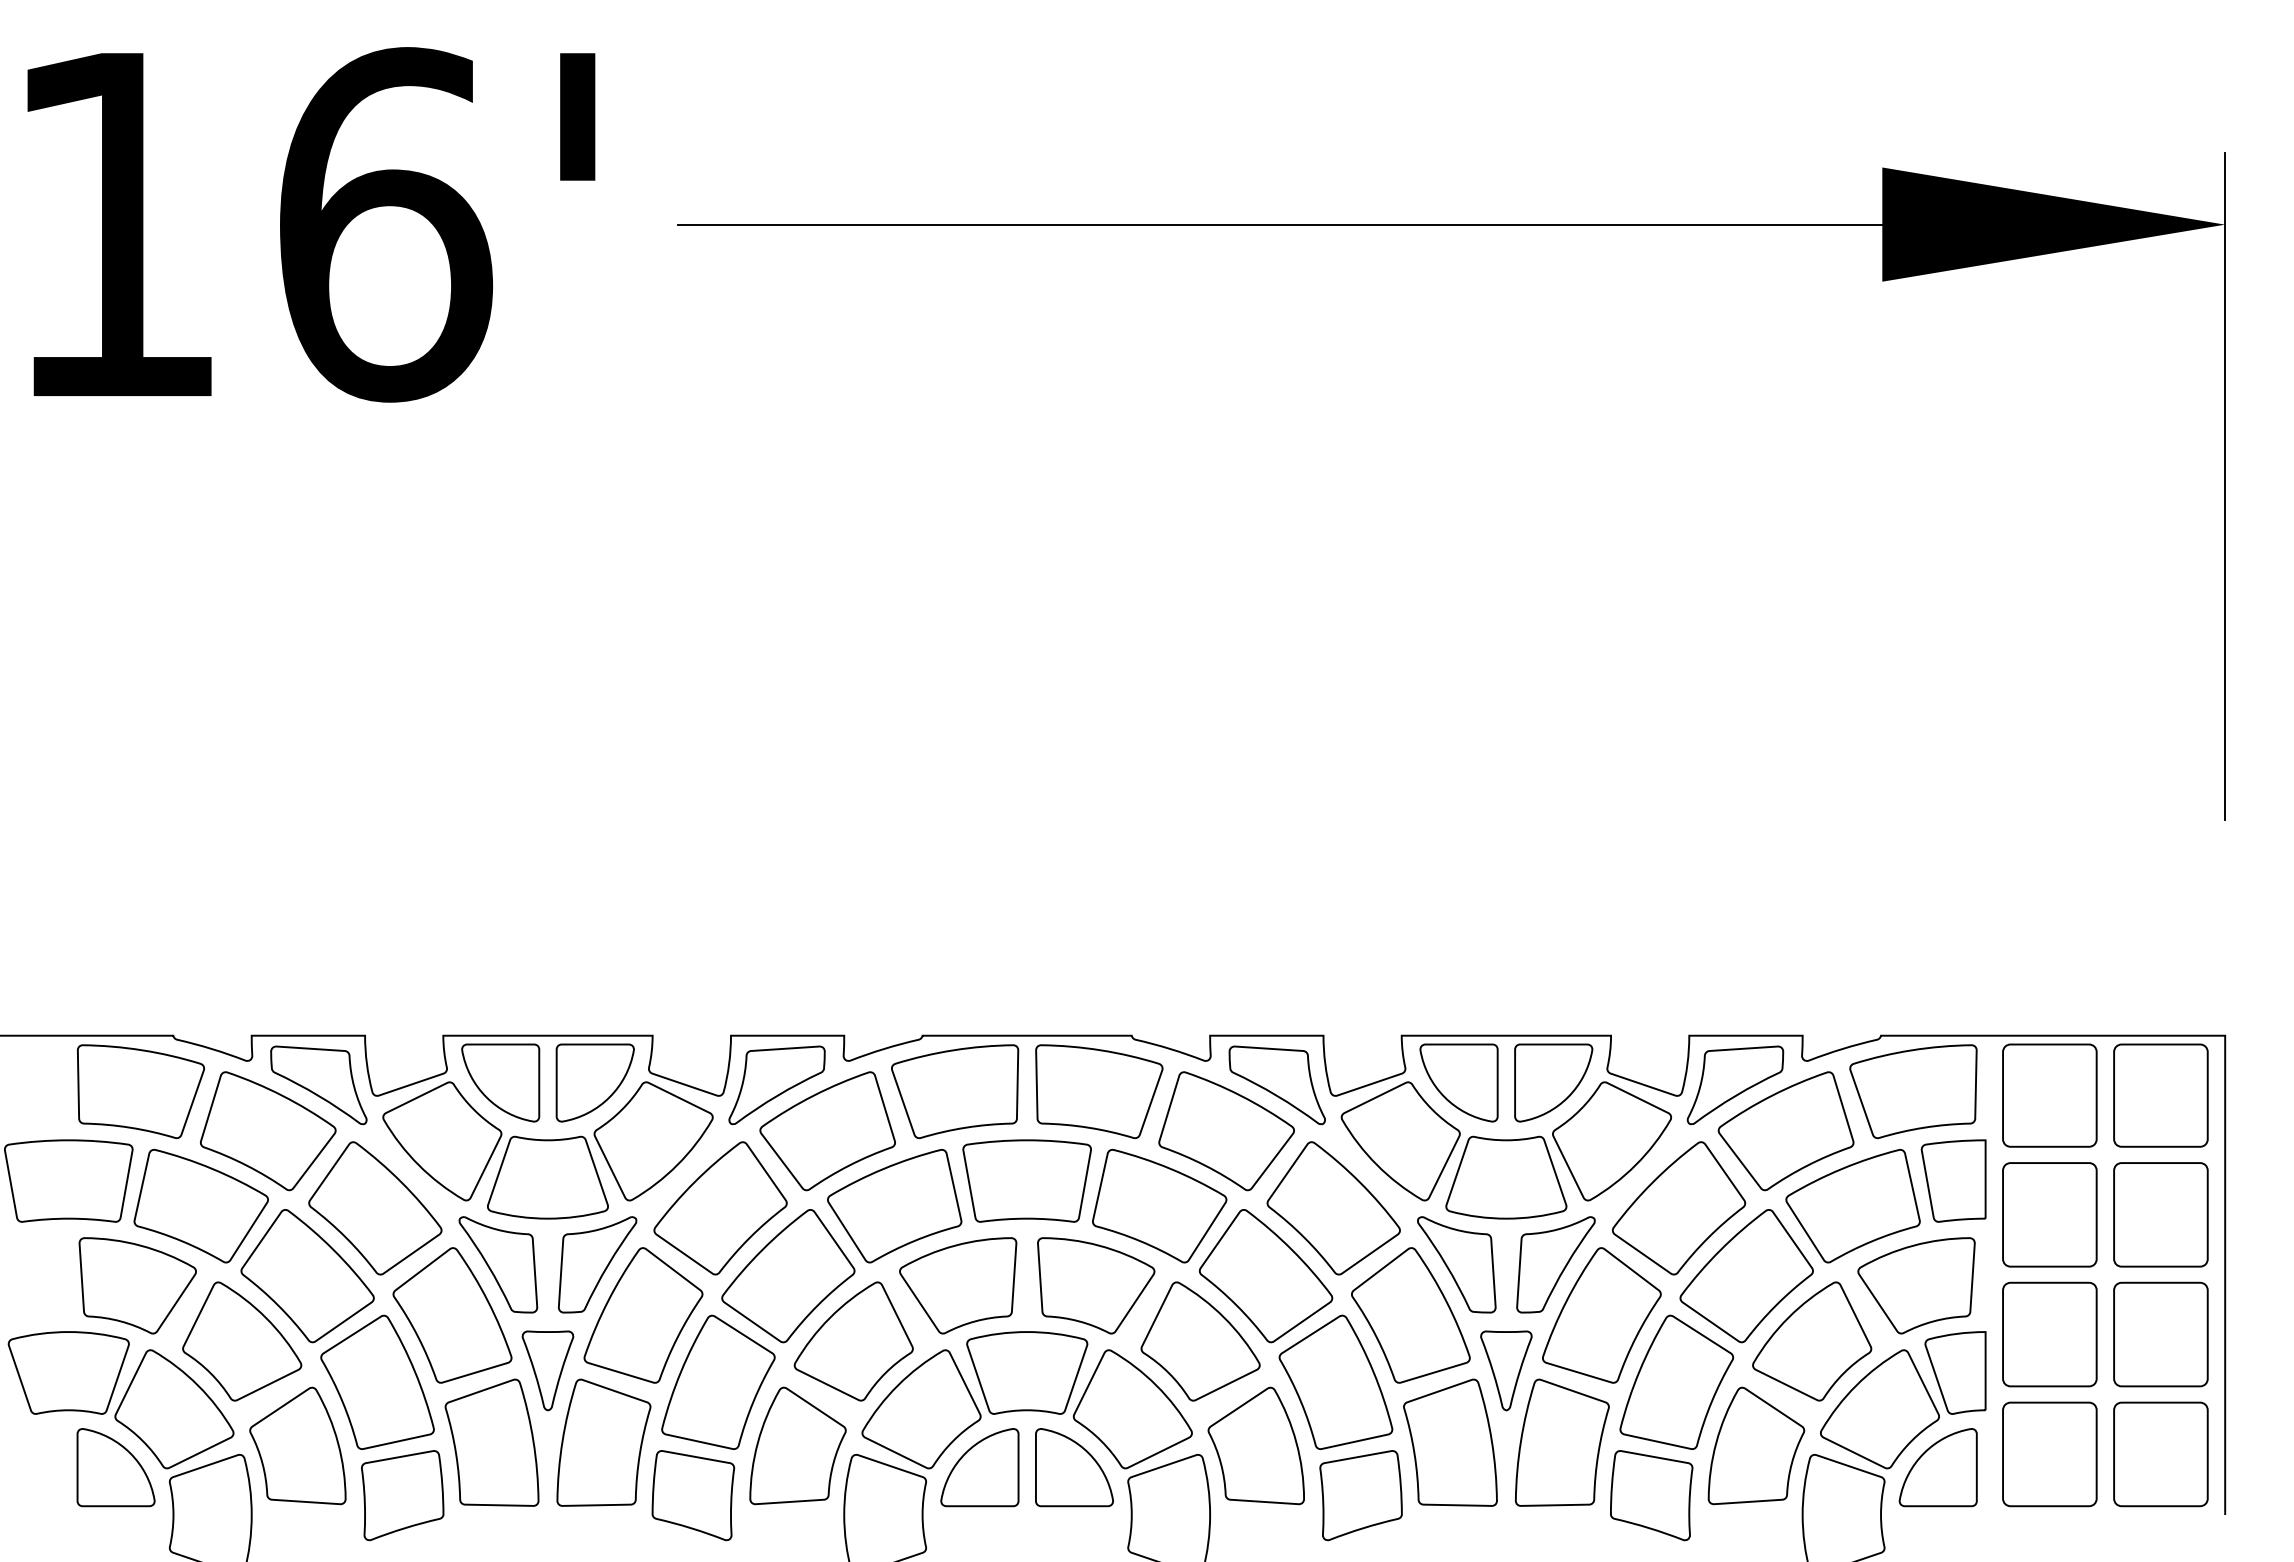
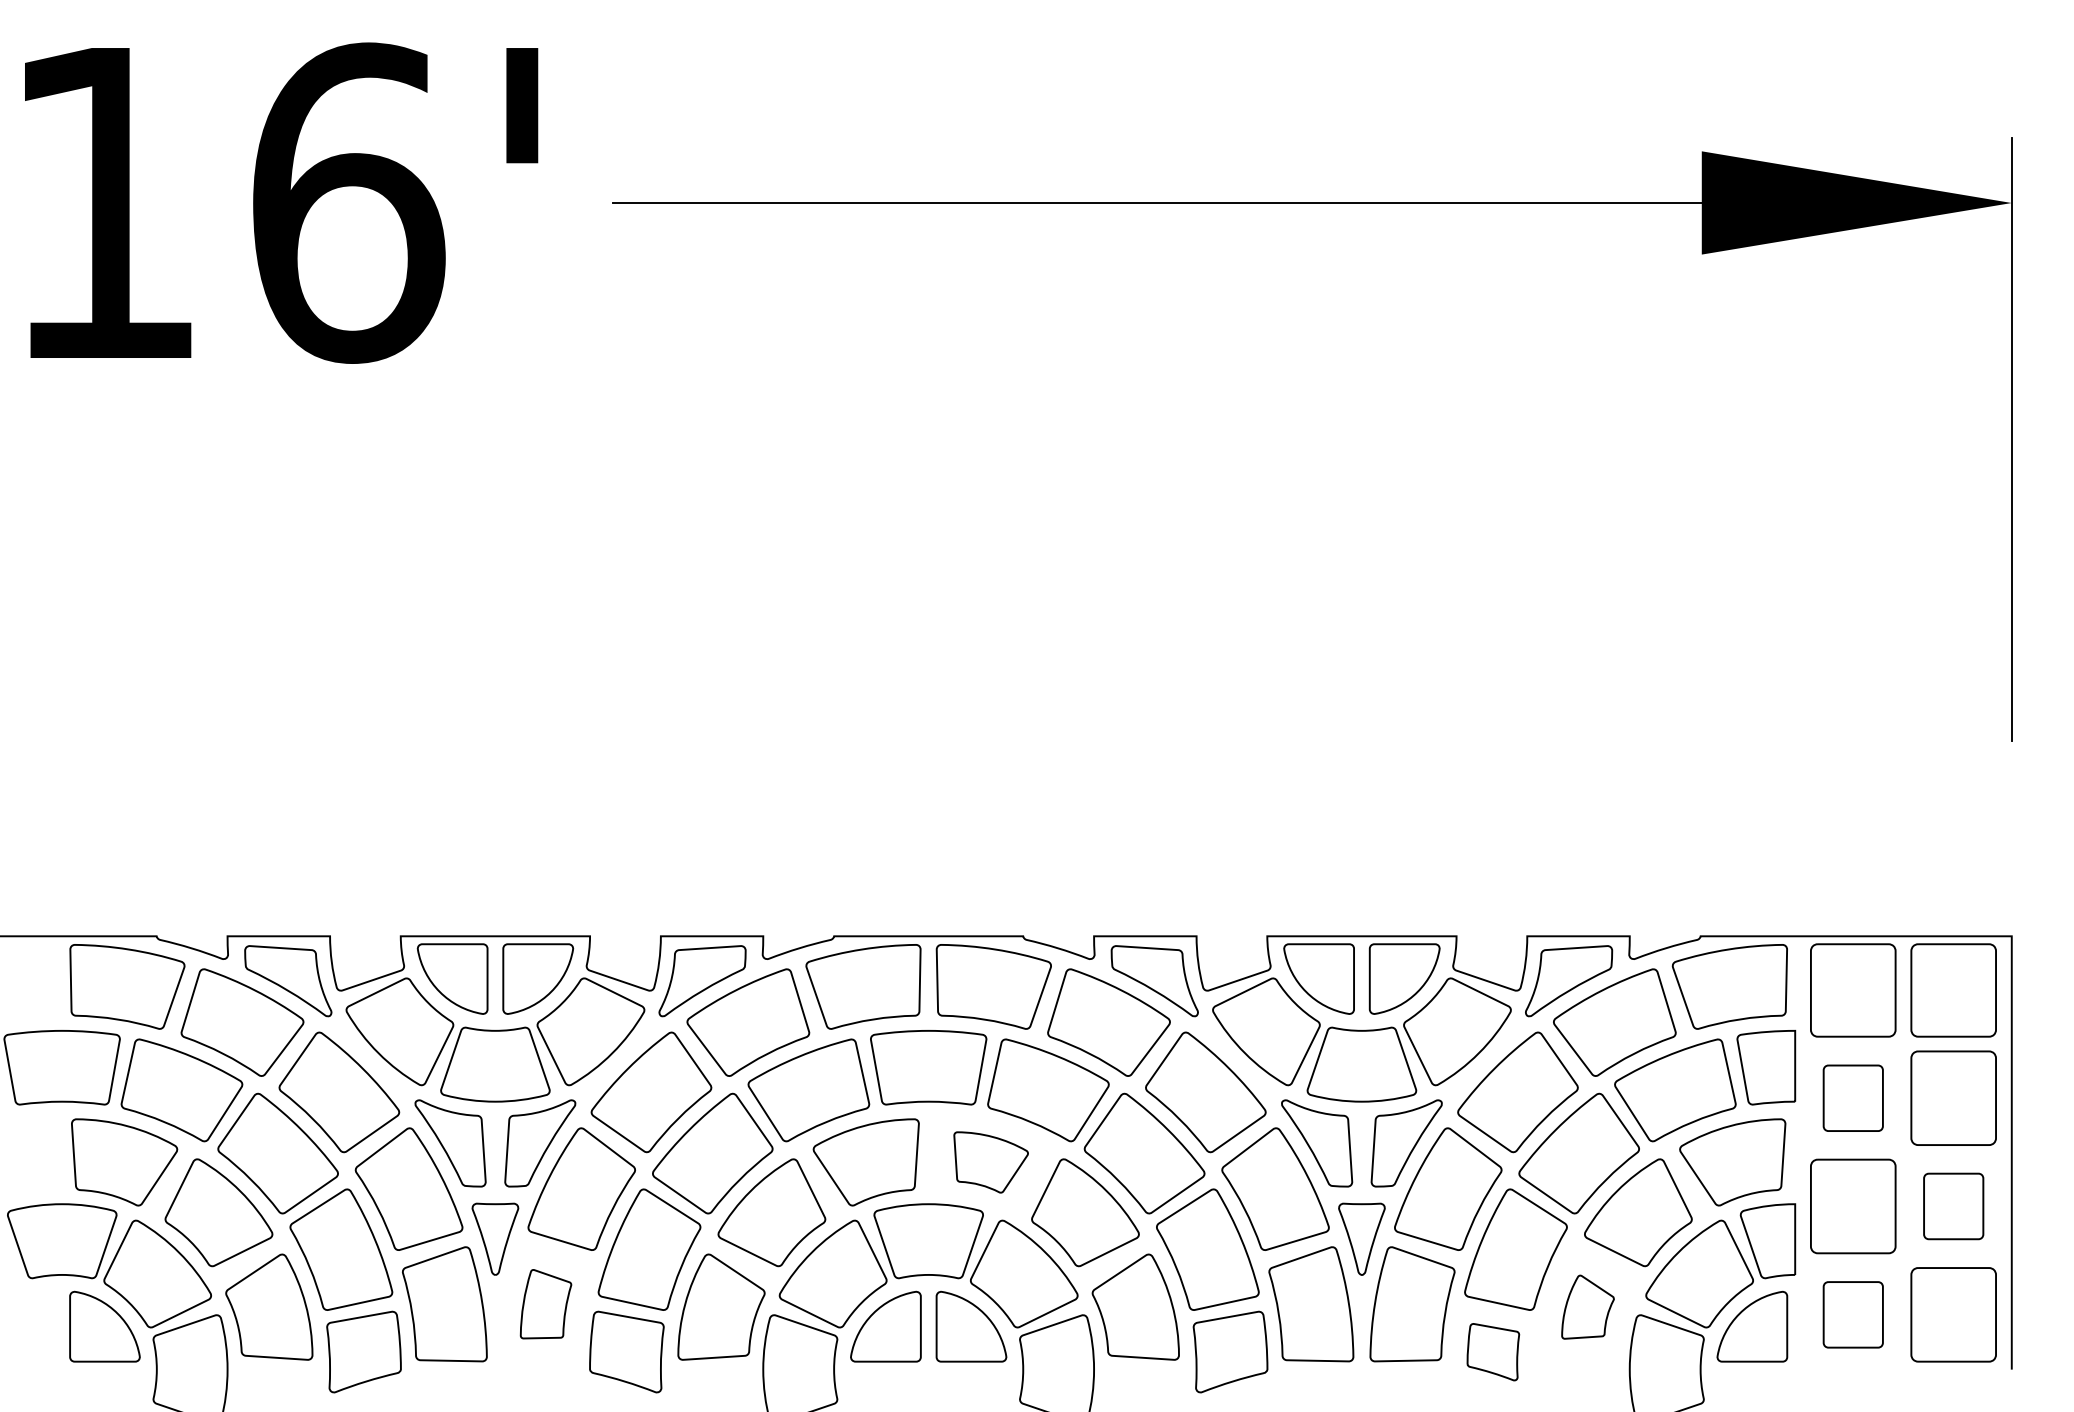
part: (2049, 1214) -> (1852, 1097), size x0.7
part: (1096, 1285) -> (991, 1162), size x0.7
part: (2160, 1334) -> (1953, 1206), size x0.7
part: (603, 1442) -> (545, 1304), size x0.6
part: (1756, 1445) -> (1588, 1306), size x0.6
part: (2049, 1454) -> (1852, 1314), size x0.7
part: (1651, 1495) -> (1493, 1351), size x0.7

